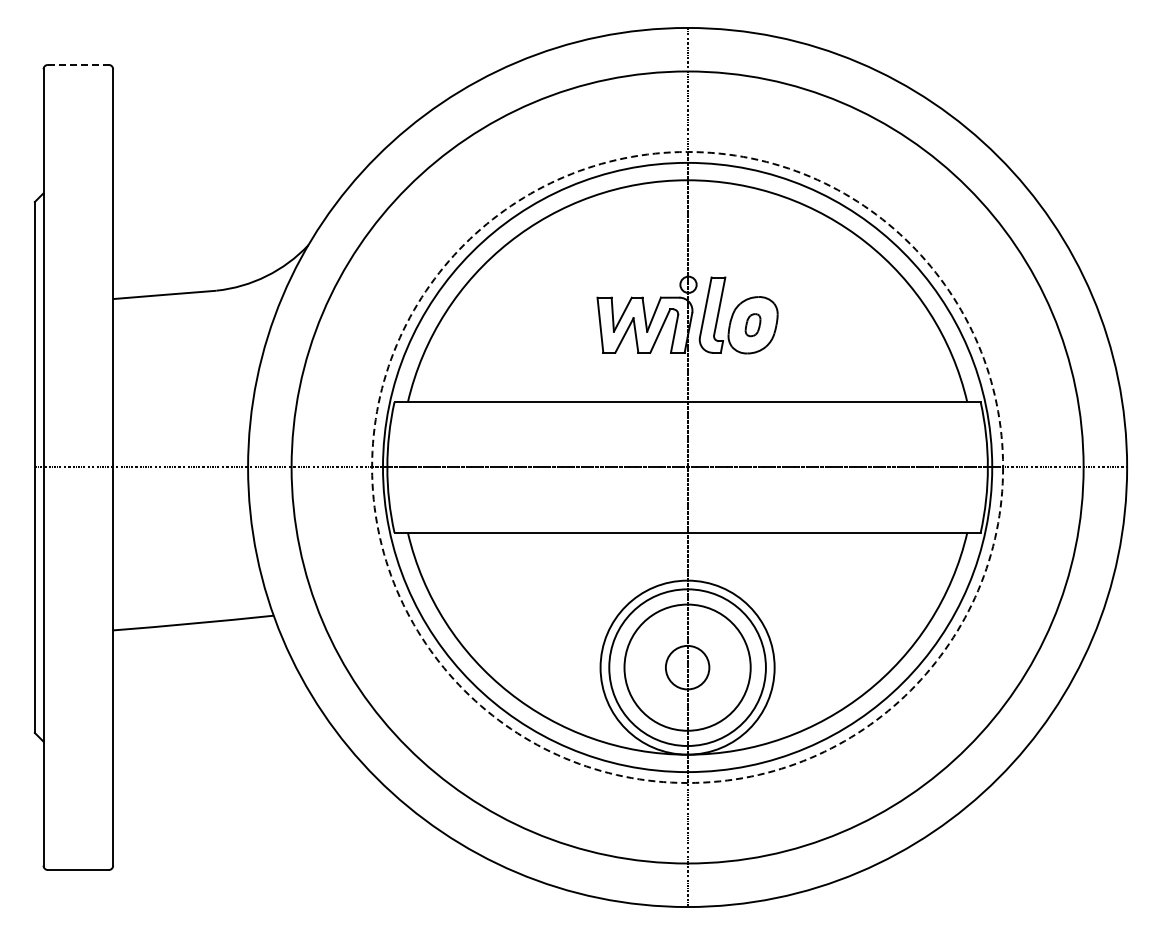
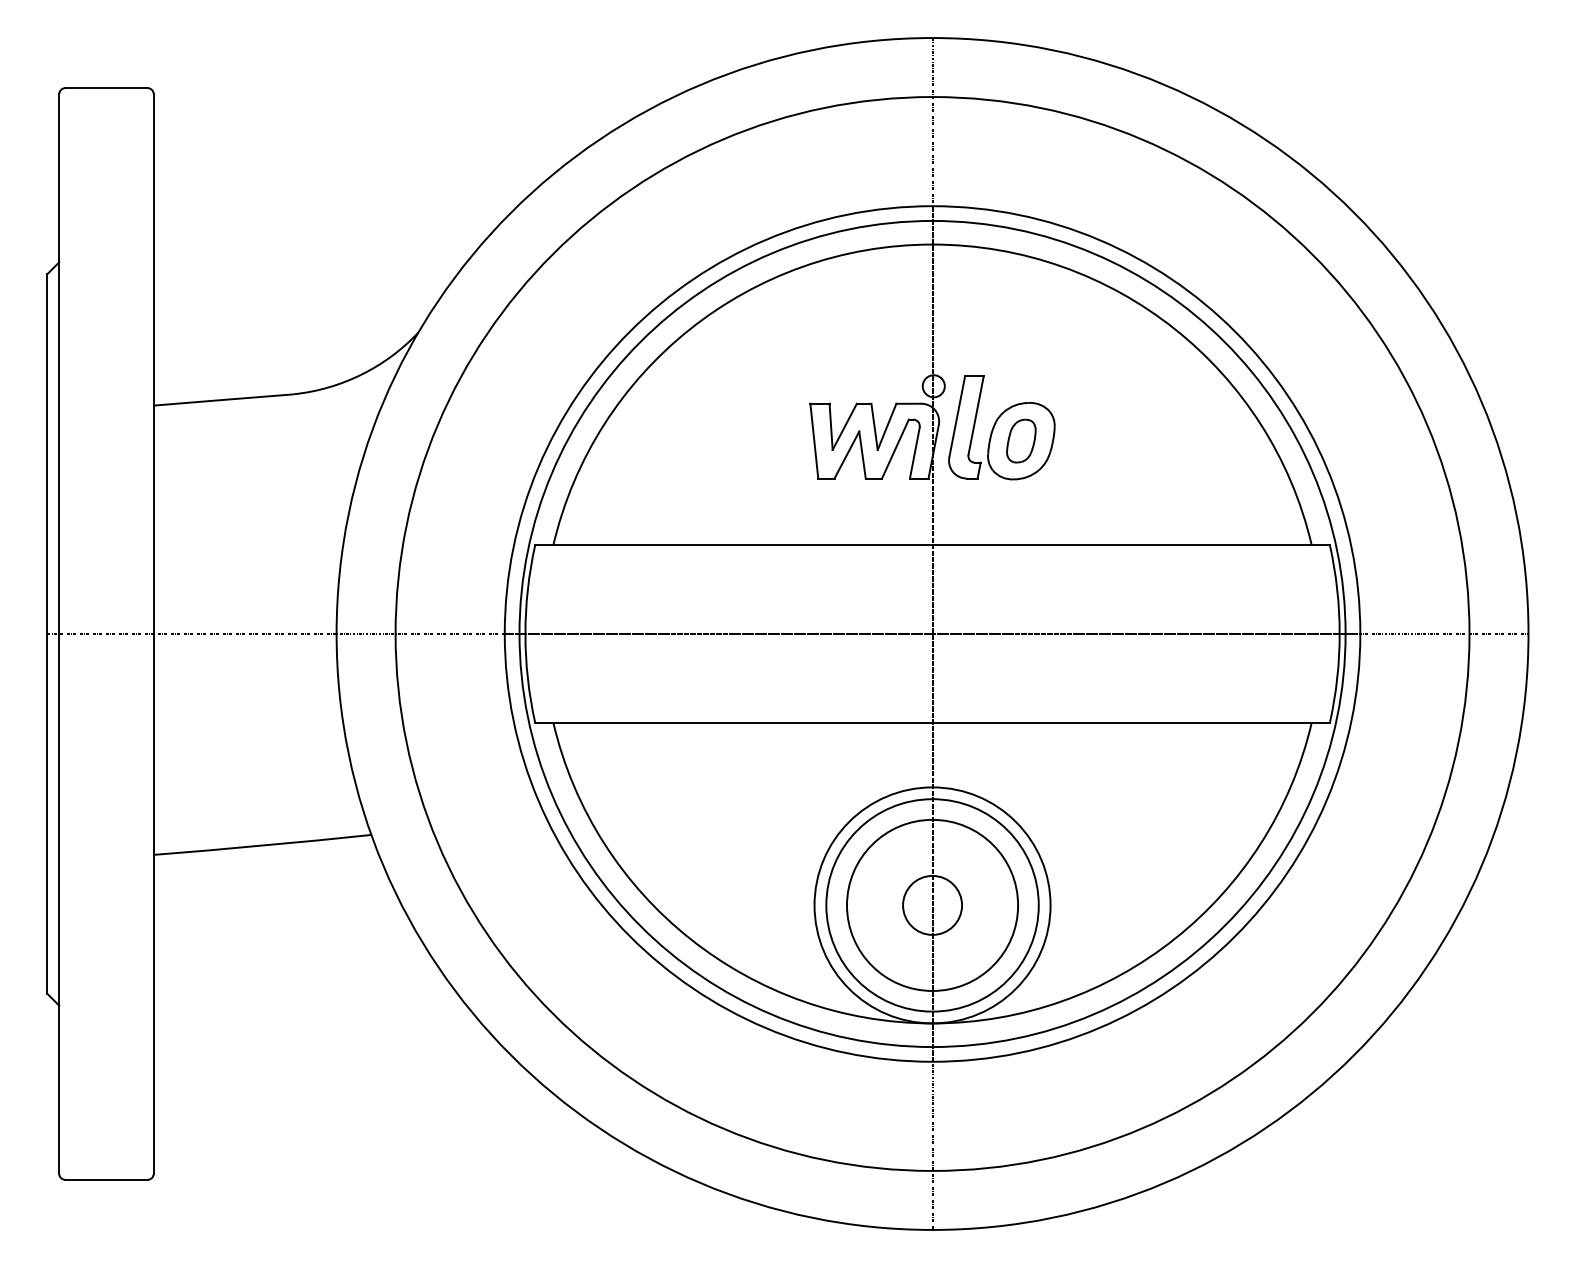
line: (78, 64) -> (106, 87), dashed -> solid
part: (752, 324) -> (1020, 440), size x1.43
circle: (687, 467) -> (932, 634), dashed -> solid

